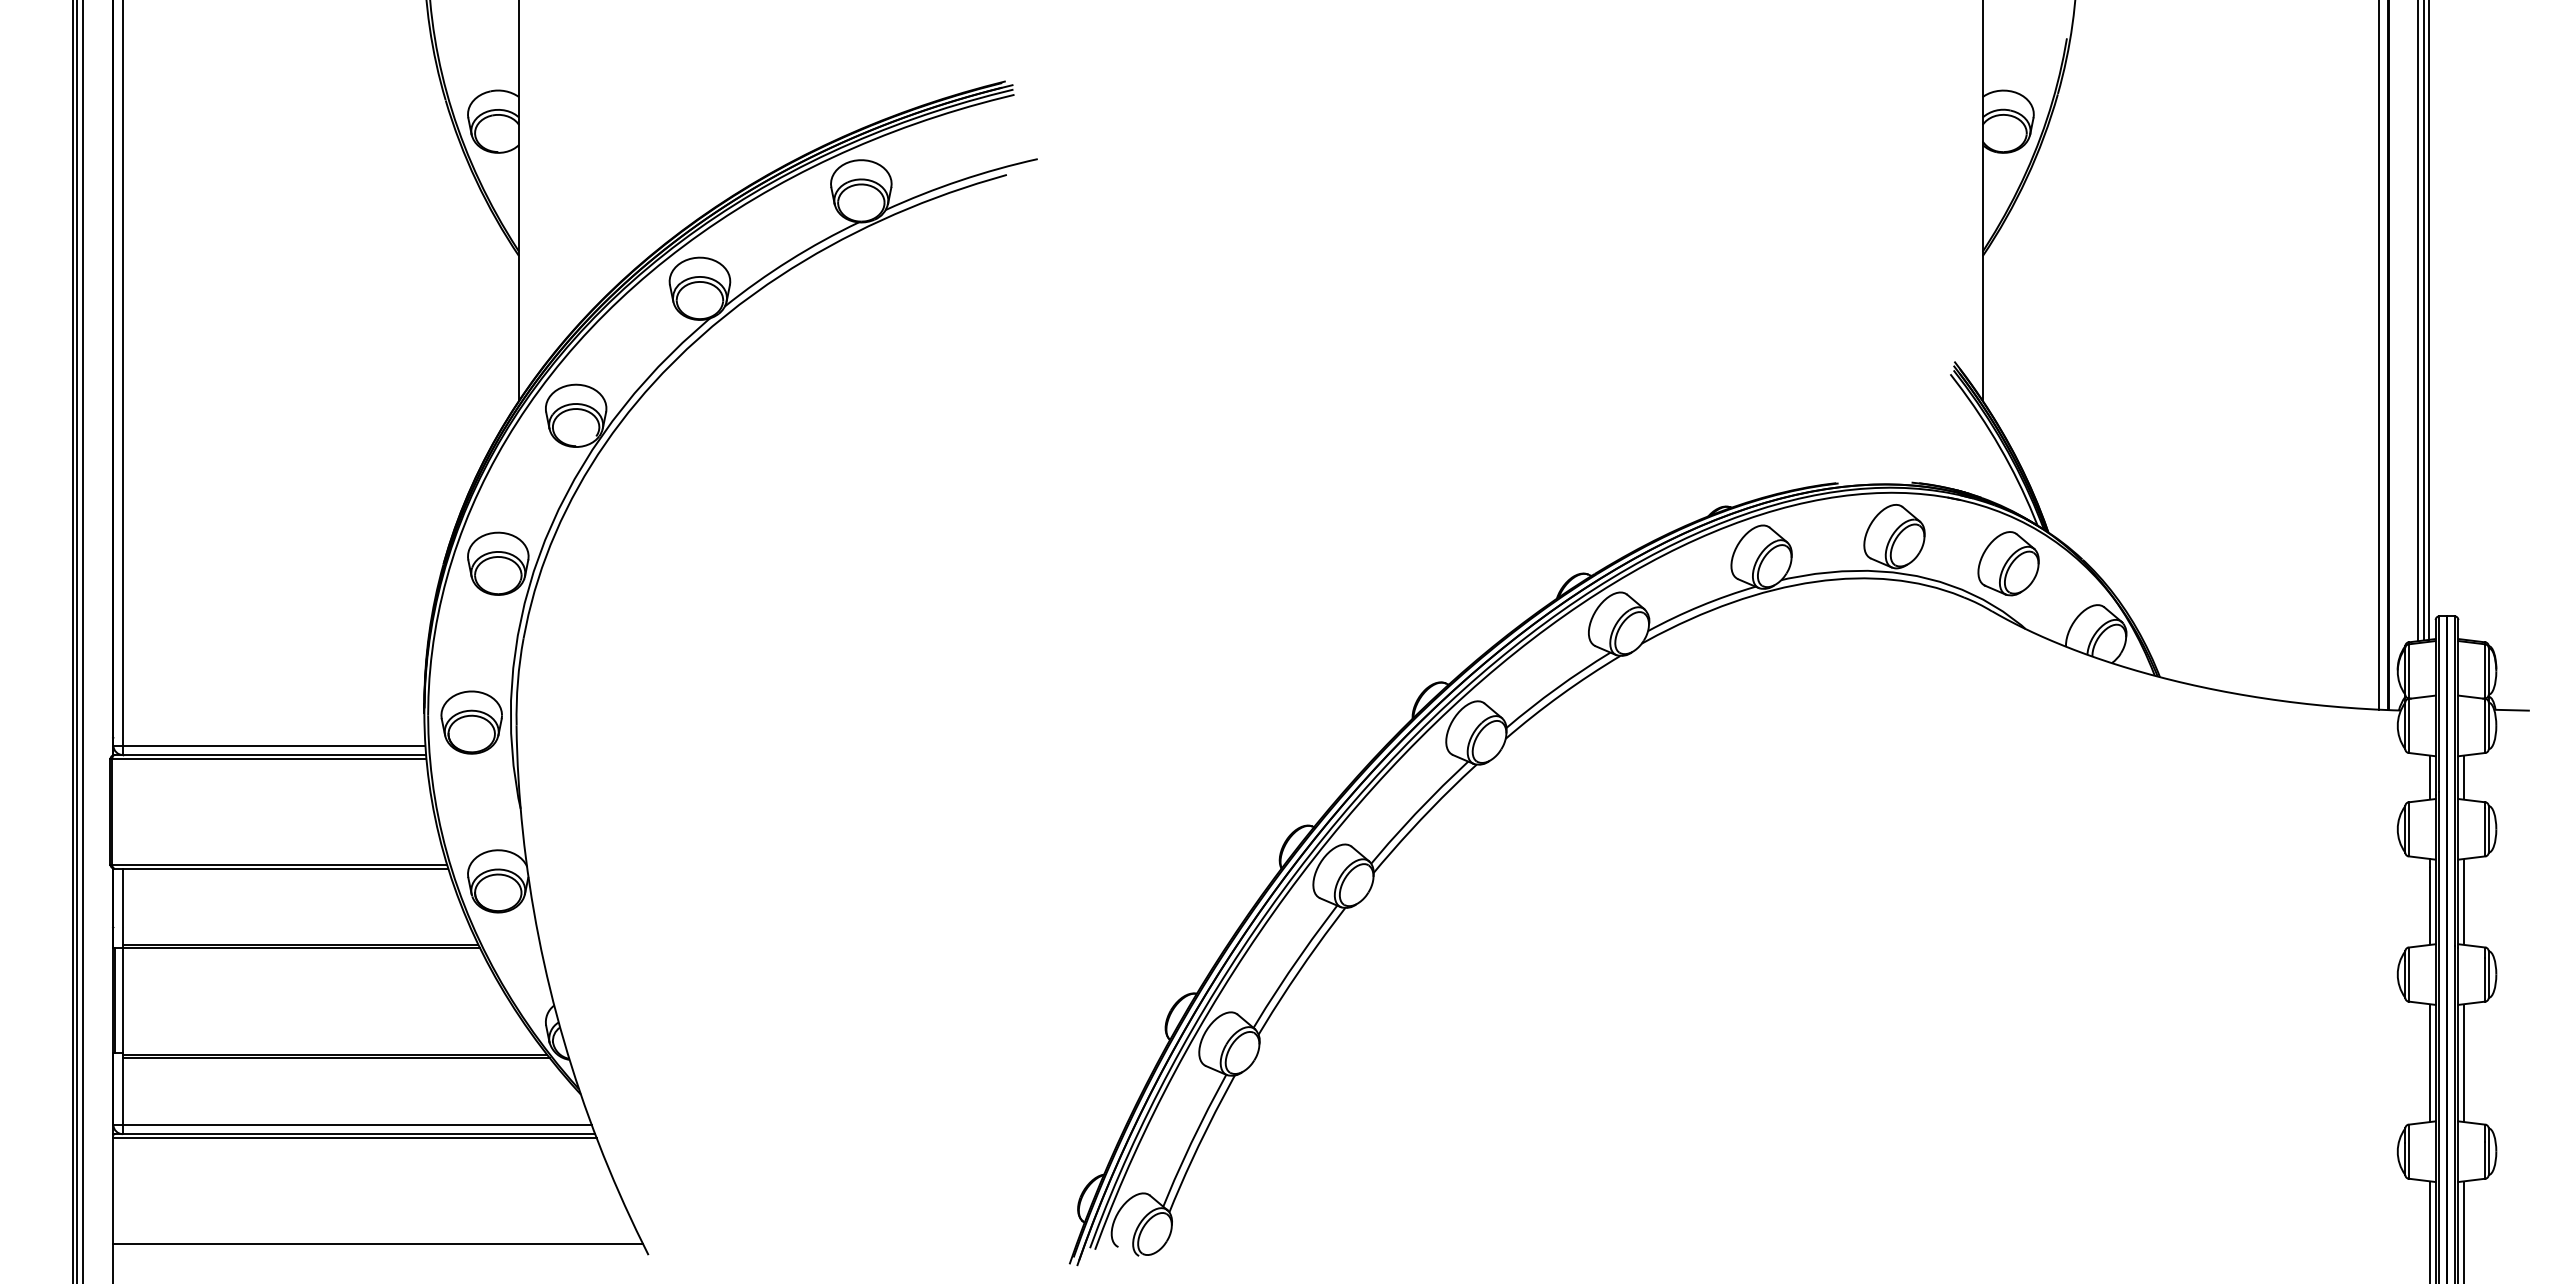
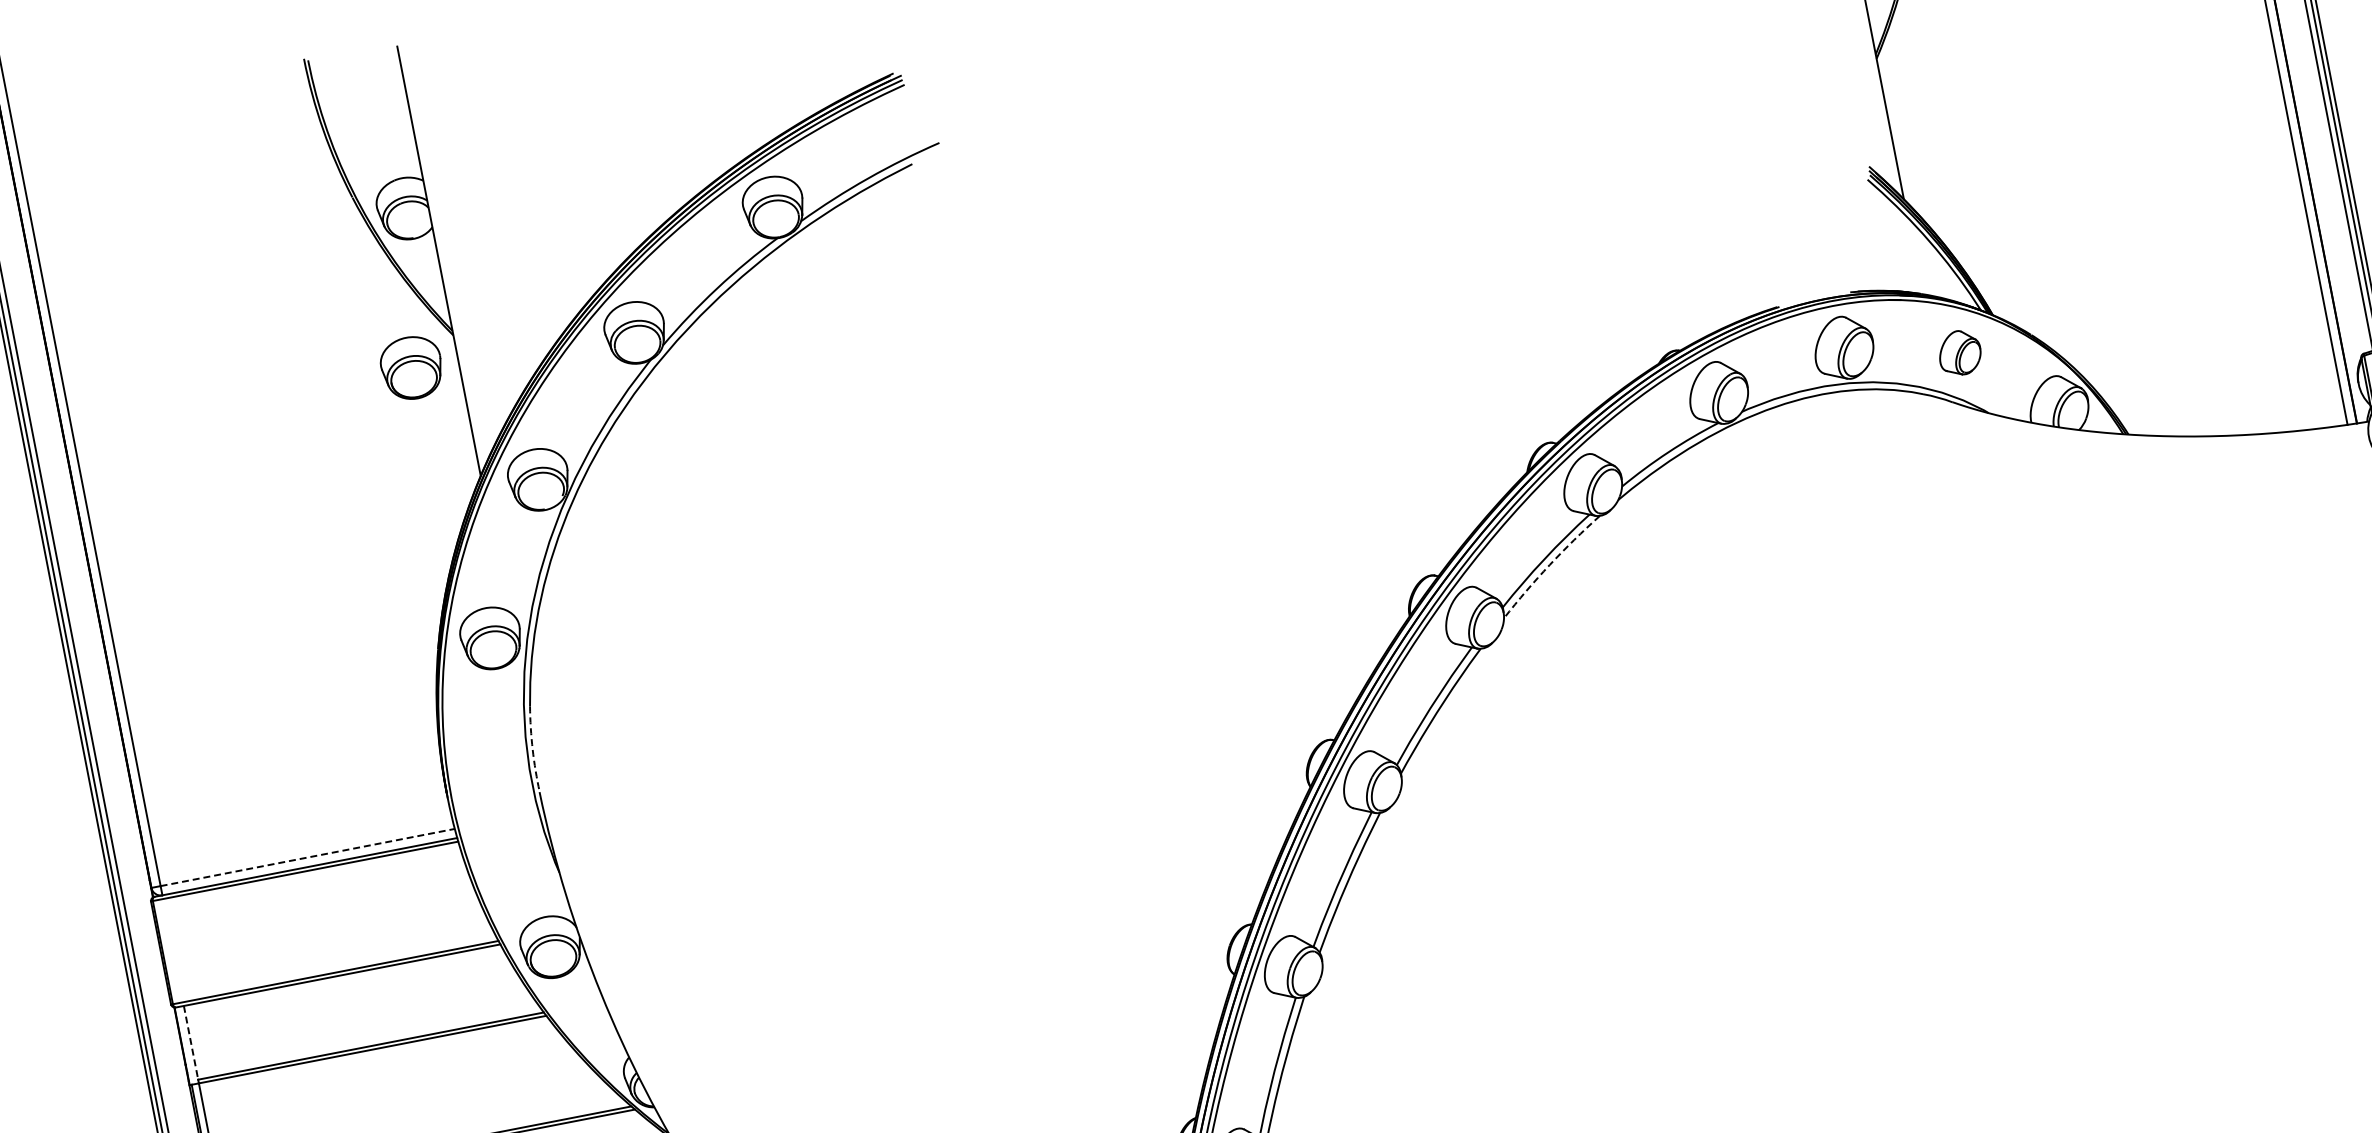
part: (2008, 563) -> (1959, 352), size x0.7
arc: (517, 681) -> (532, 749), solid -> dashed
arc: (1561, 694) -> (1549, 564), solid -> dashed
part: (471, 722) -> (411, 368), moved
line: (274, 745) -> (308, 857), solid -> dashed
line: (122, 906) -> (190, 1042), solid -> dashed

